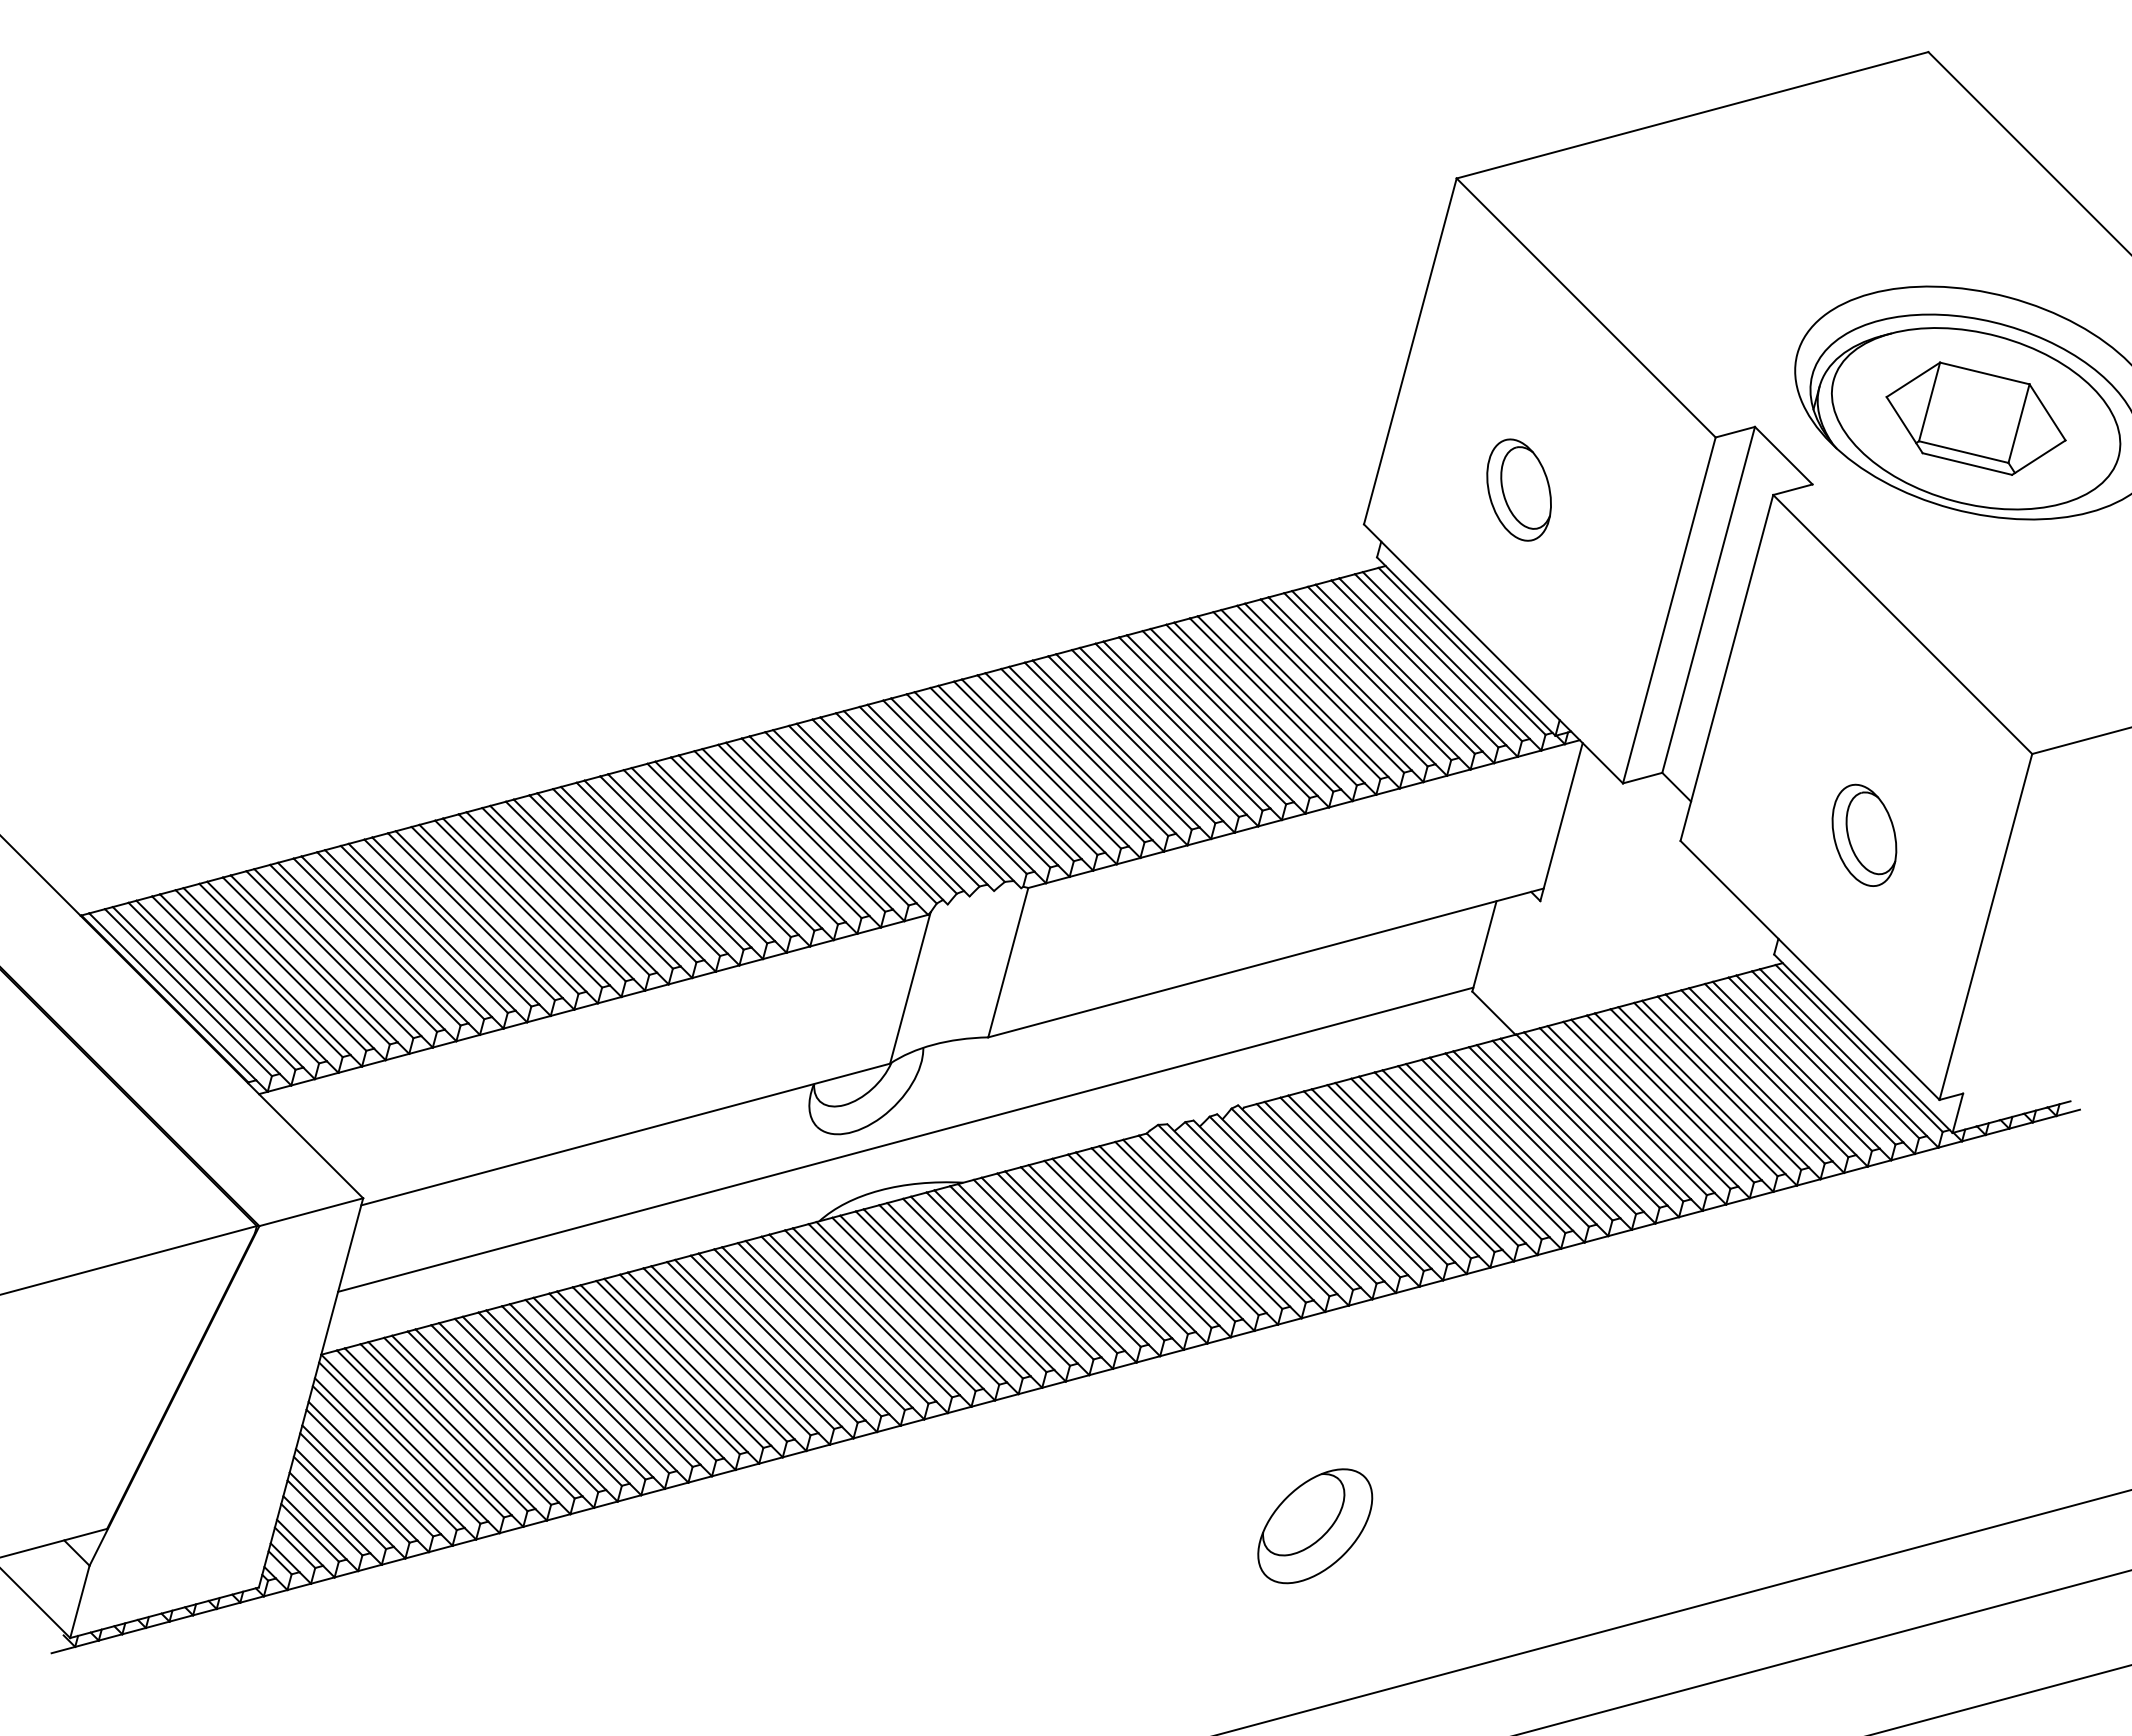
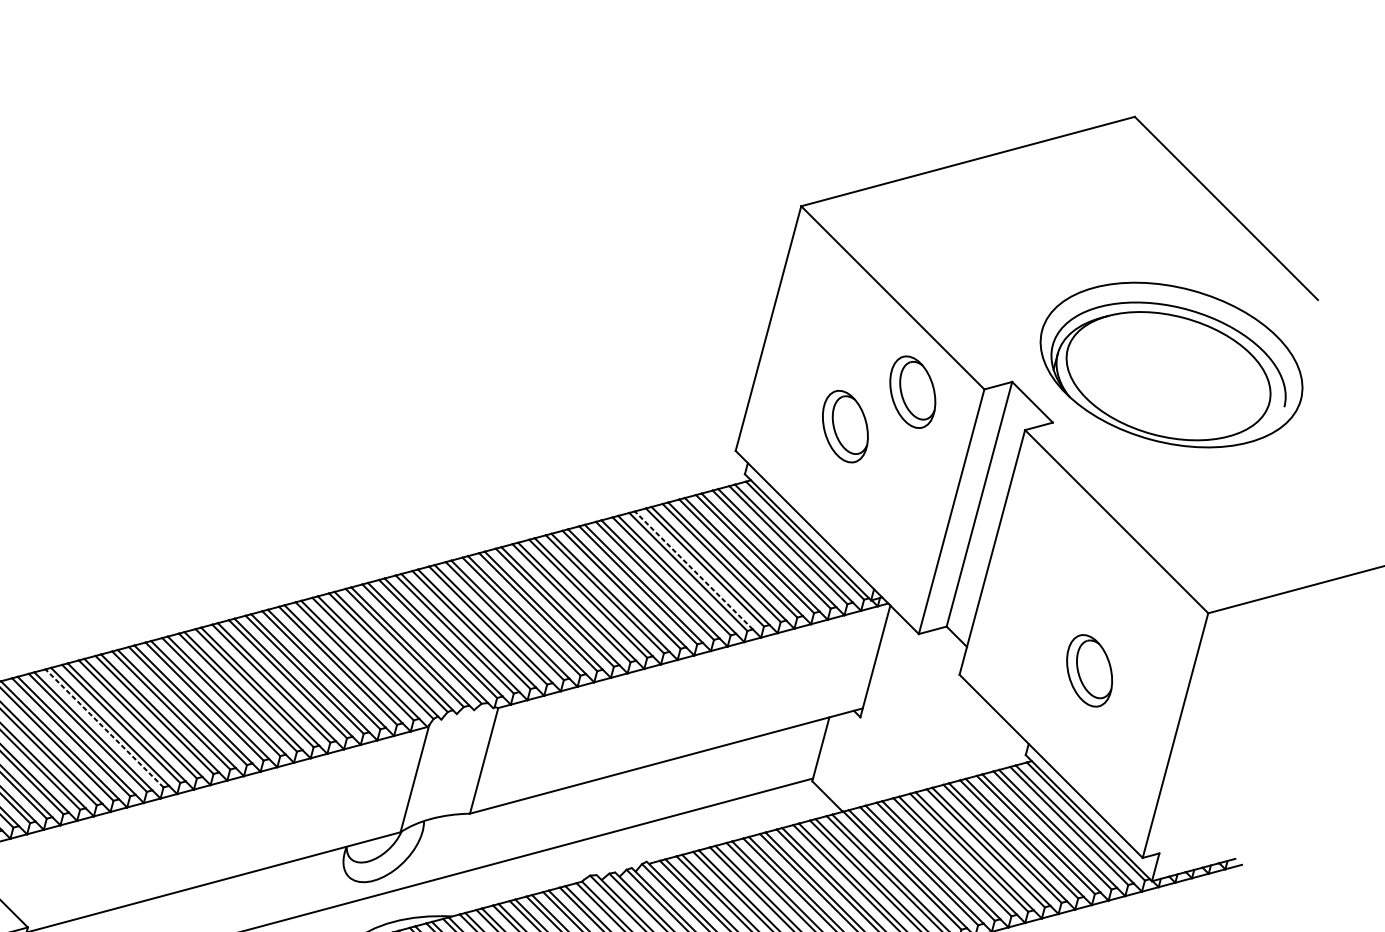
part: (1975, 418) -> (1168, 376), removed
part: (1614, 440) -> (912, 391), added
line: (1304, 693) -> (693, 570), solid -> dashed
line: (471, 916) -> (104, 728), solid -> dashed

